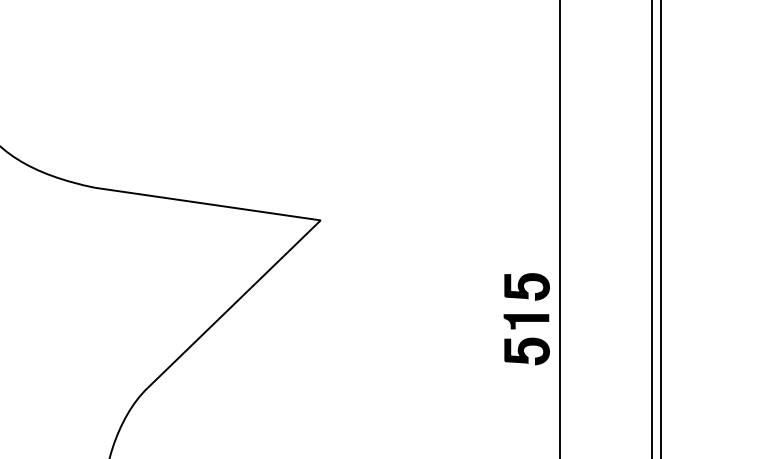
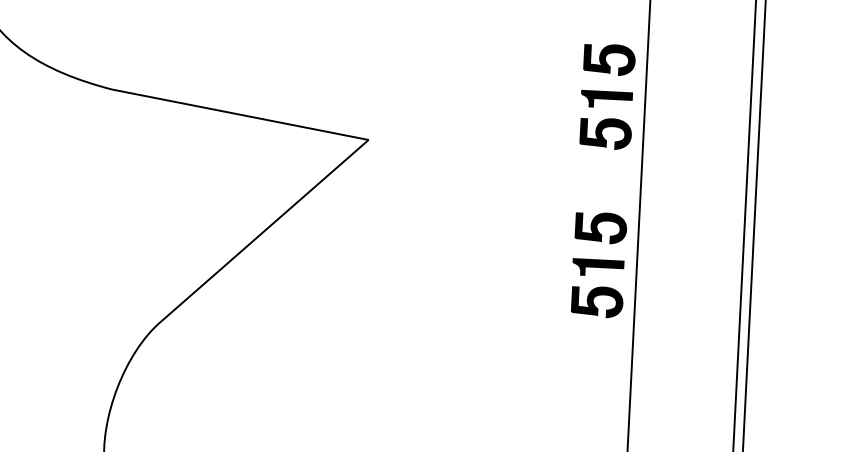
part: (526, 172) -> (606, 97), added

